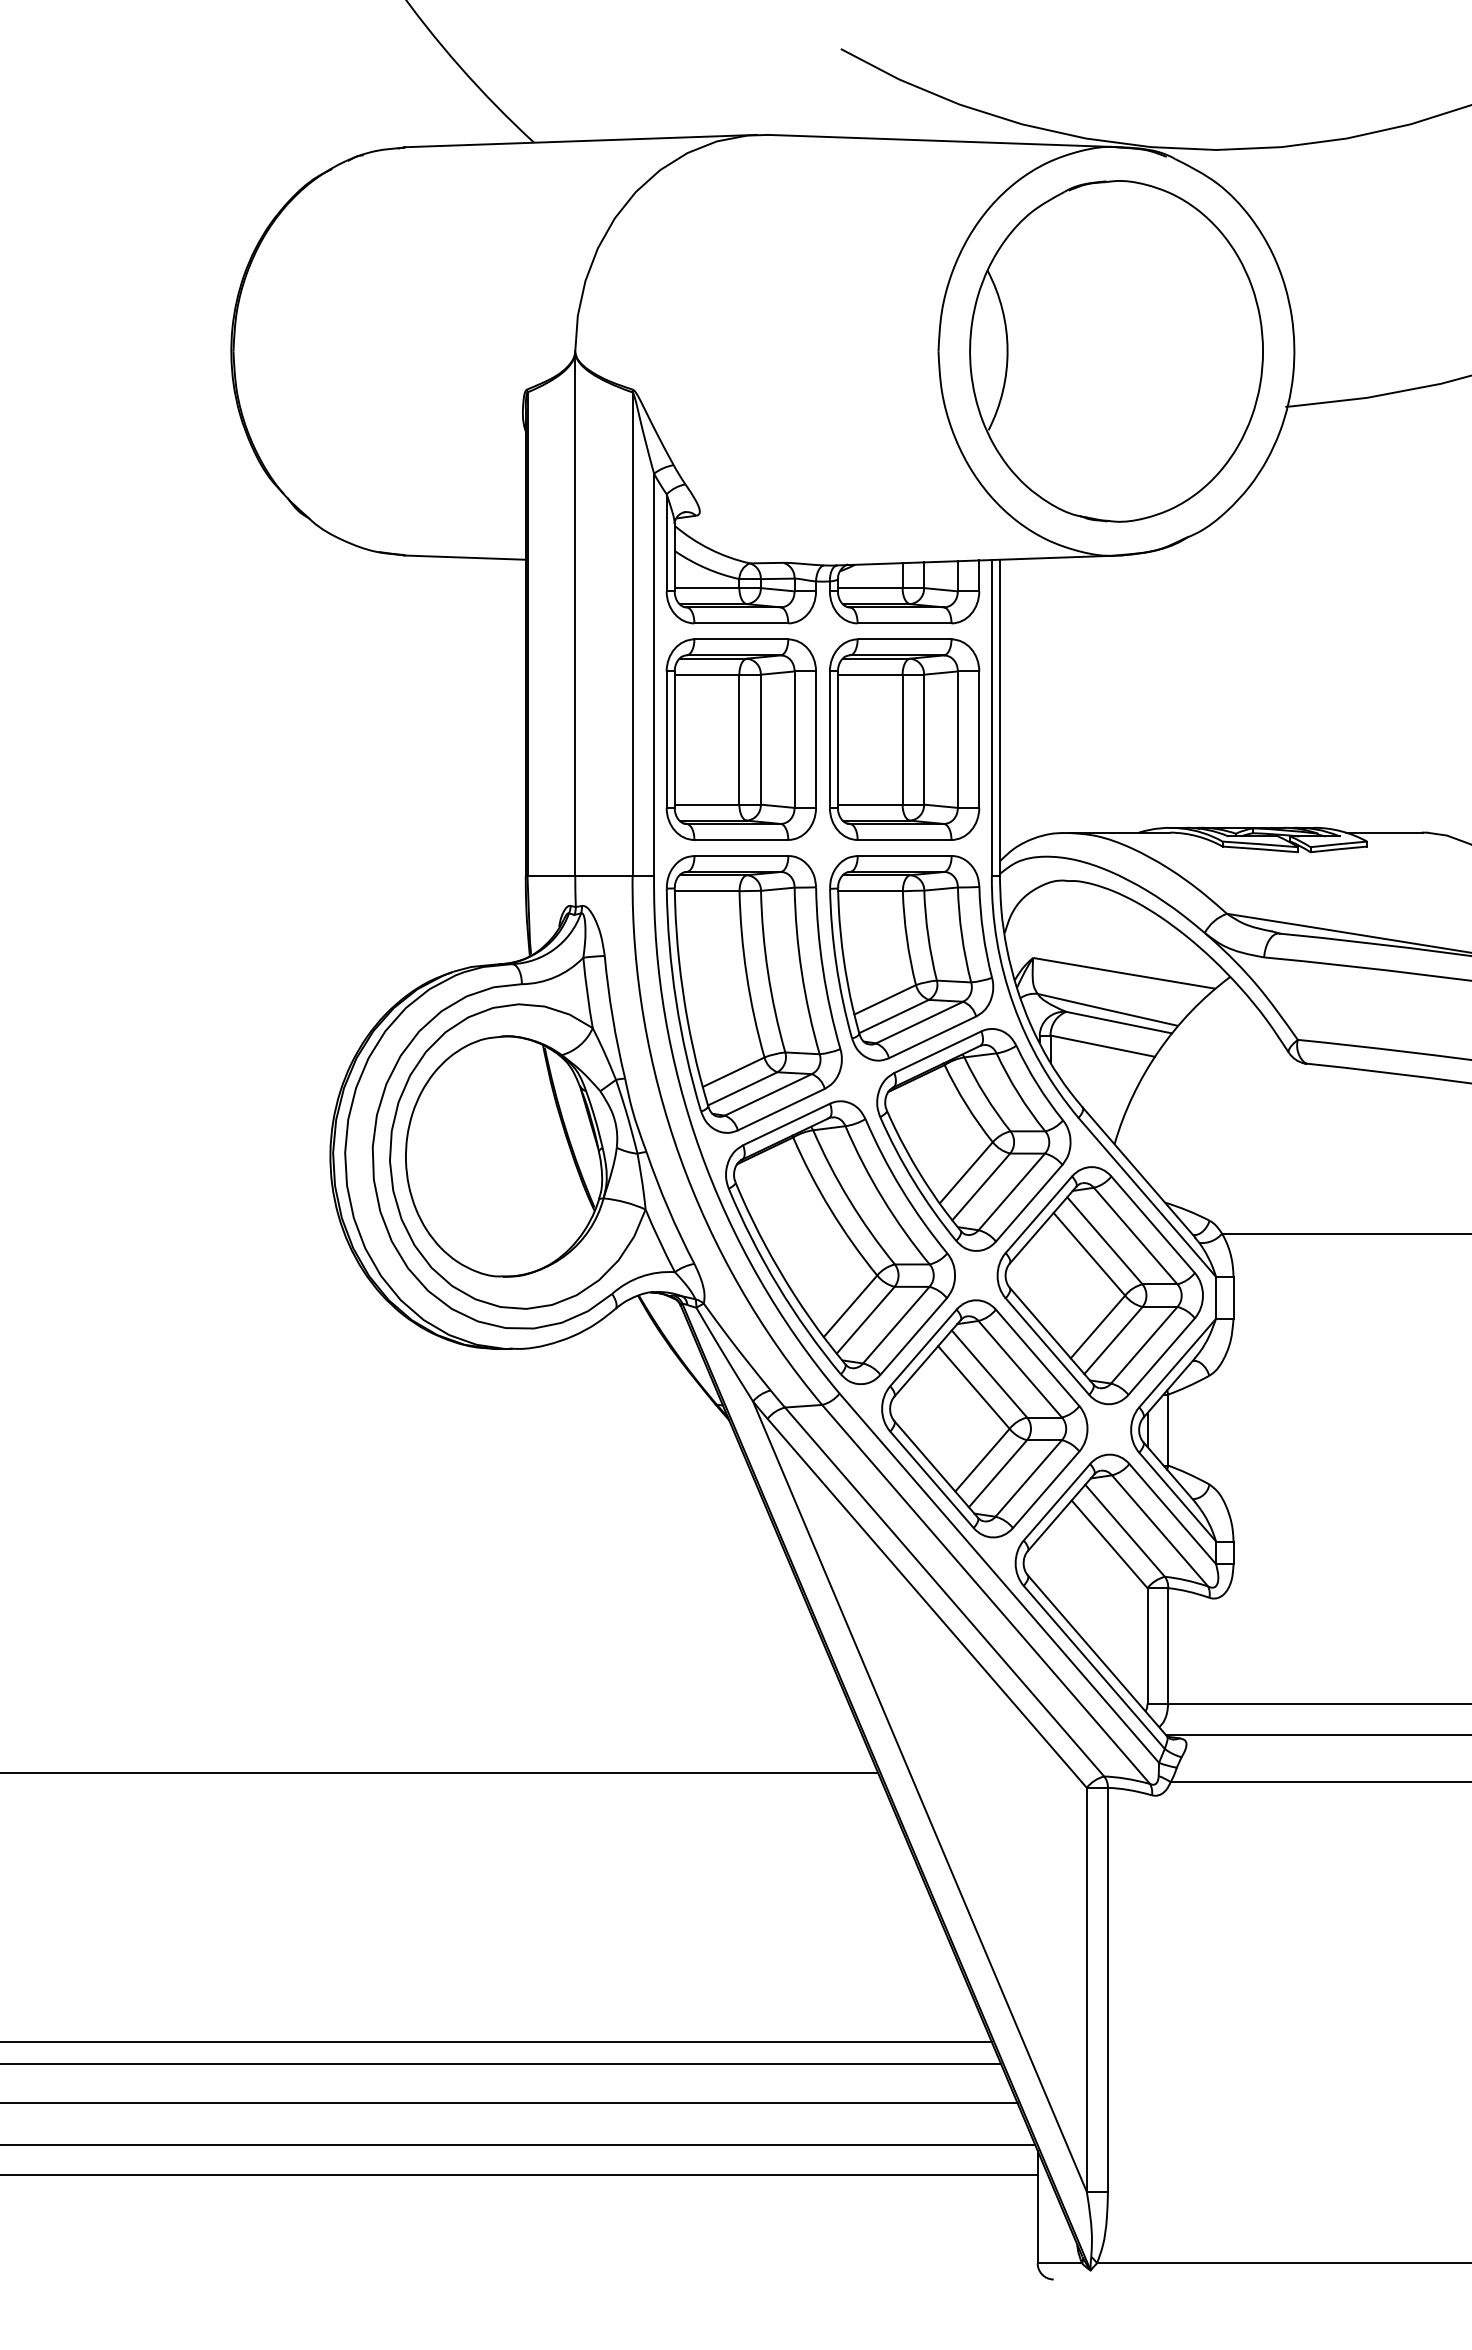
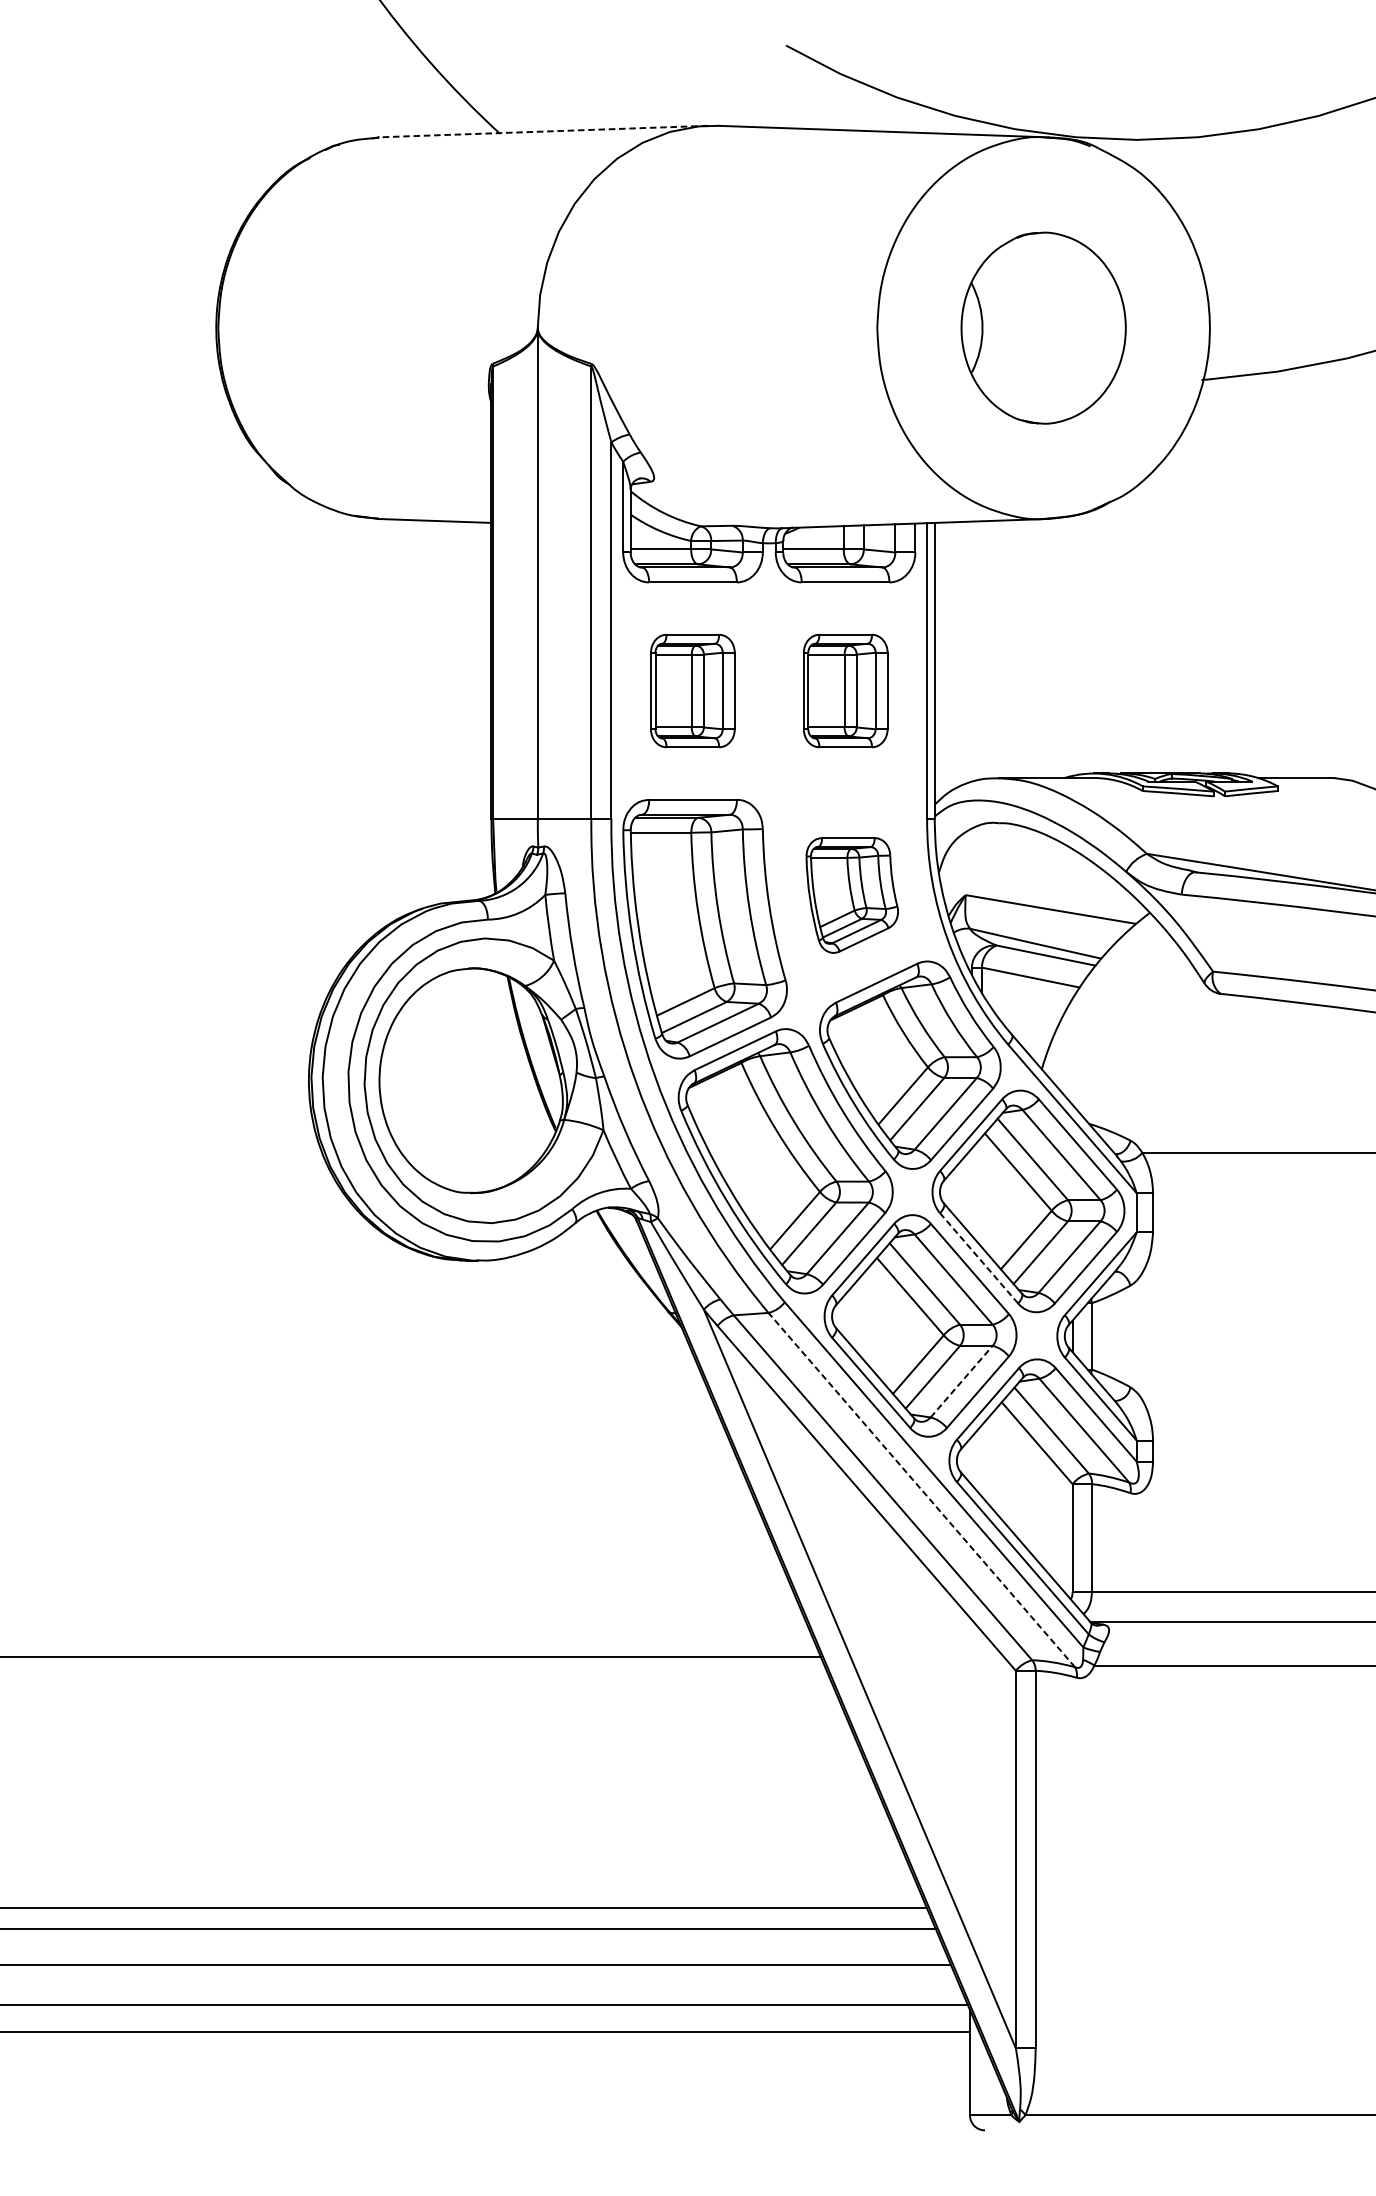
line: (580, 141) -> (542, 131), solid -> dashed
part: (1116, 351) -> (1043, 328), size x0.6
part: (740, 739) -> (692, 690), size x0.6
part: (904, 739) -> (845, 690), size x0.6
part: (911, 958) -> (852, 895), size x0.6
line: (1047, 1346) -> (979, 1258), solid -> dashed
line: (1028, 1478) -> (961, 1381), solid -> dashed
line: (986, 1594) -> (922, 1490), solid -> dashed

